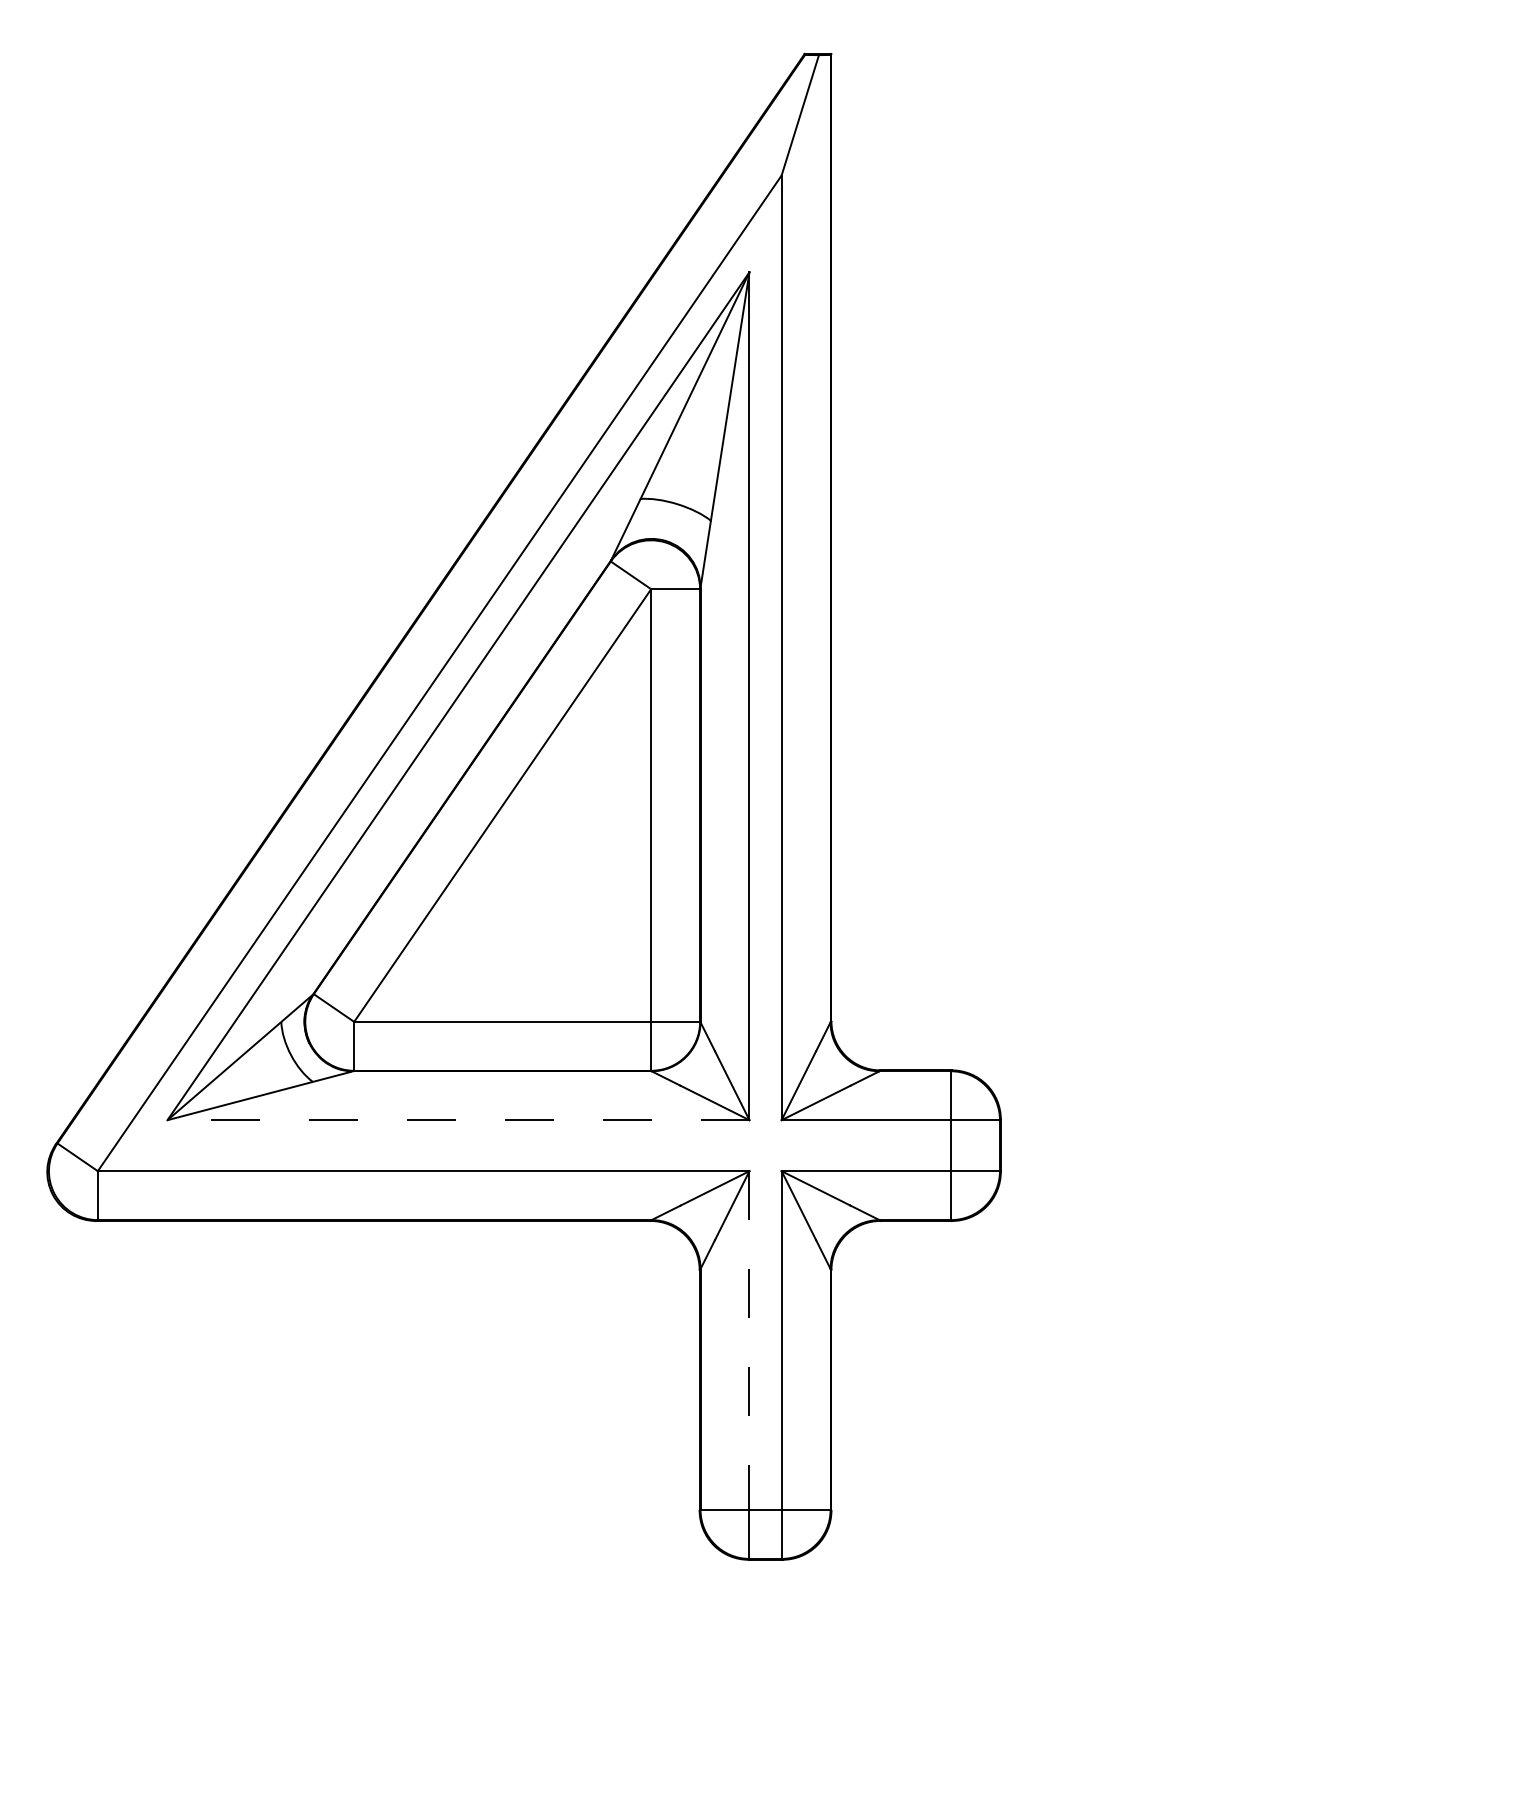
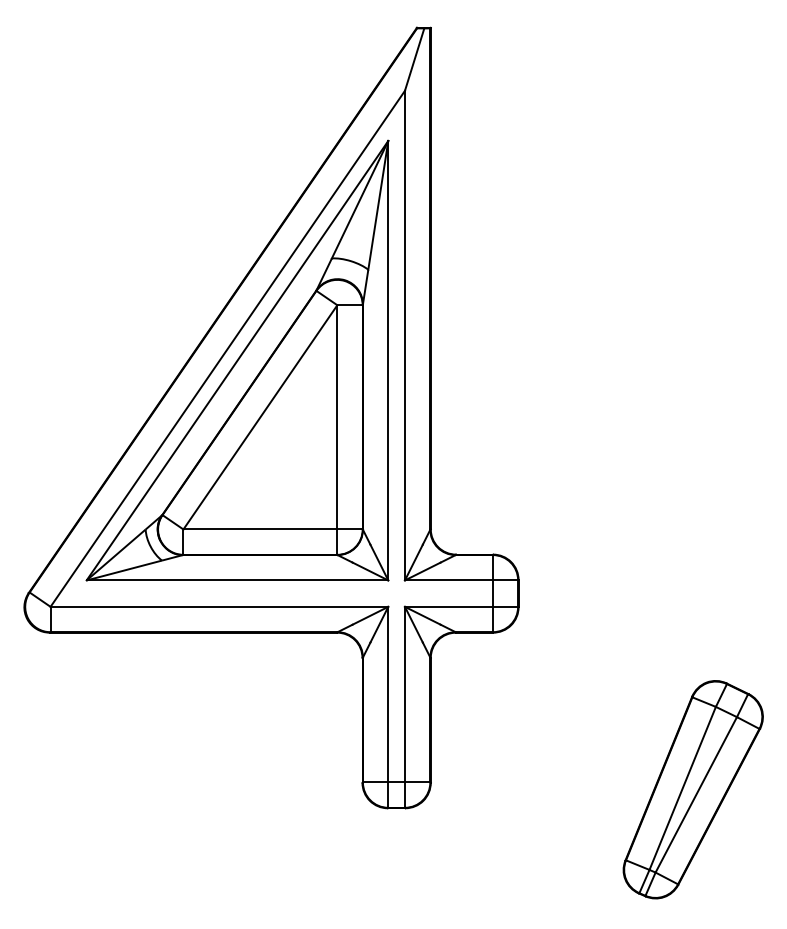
line: (458, 1120) -> (237, 580), dashed -> solid
line: (749, 1340) -> (388, 694), dashed -> solid
part: (1336, 1523) -> (692, 789), added

